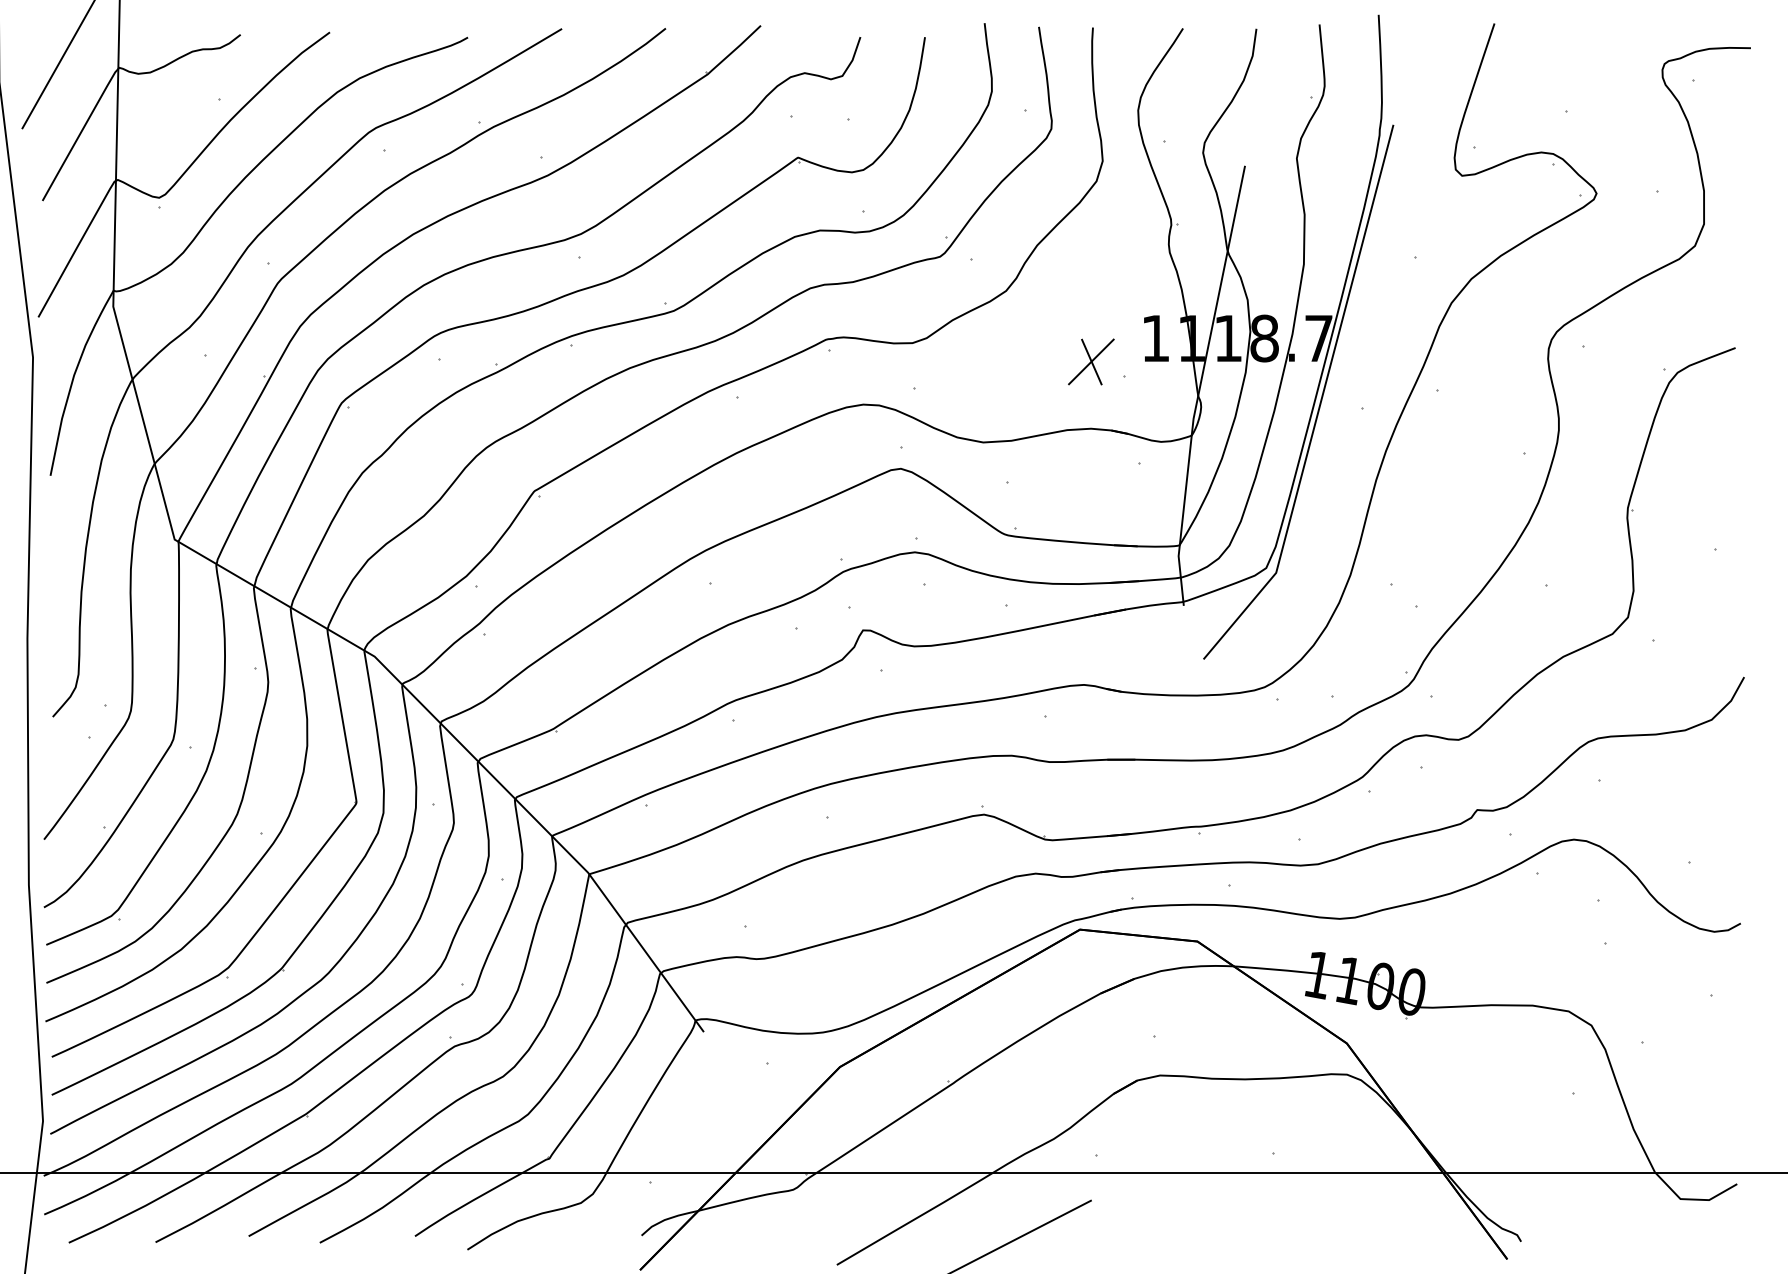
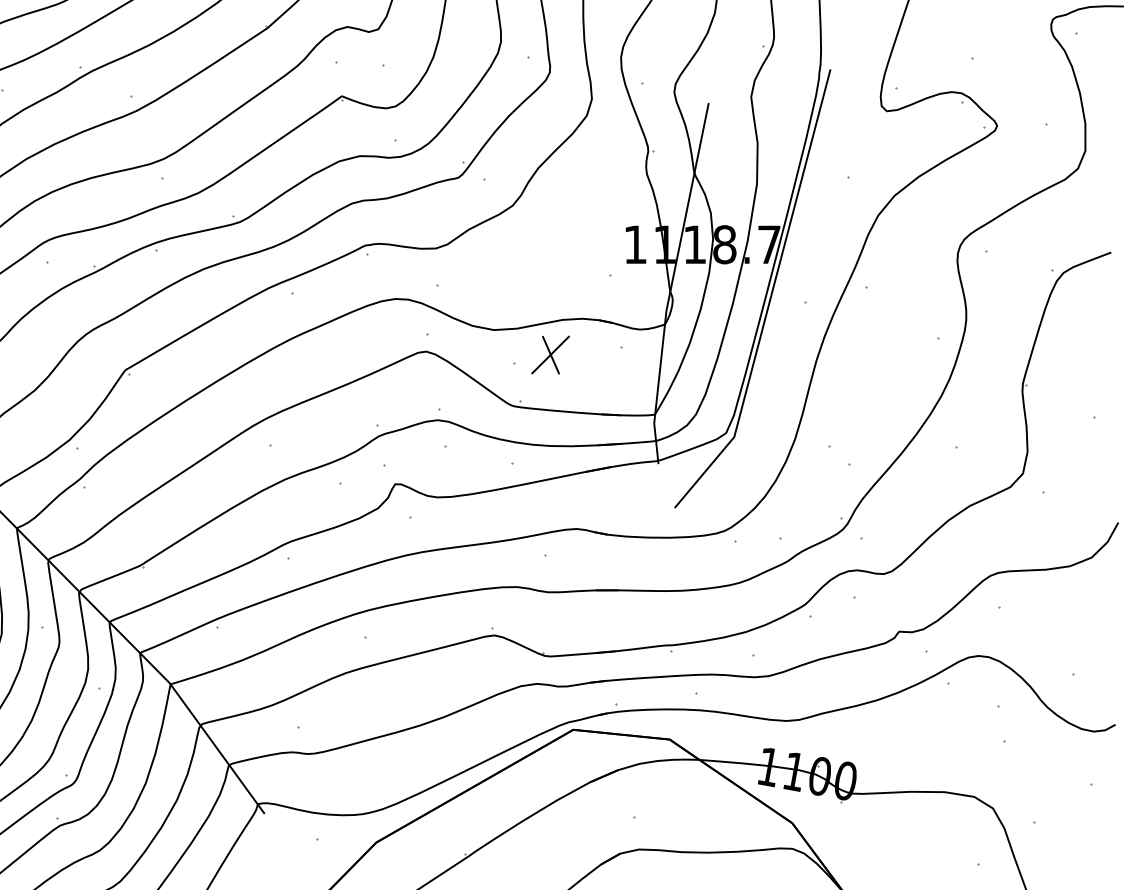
part: (1091, 361) -> (550, 354), moved

